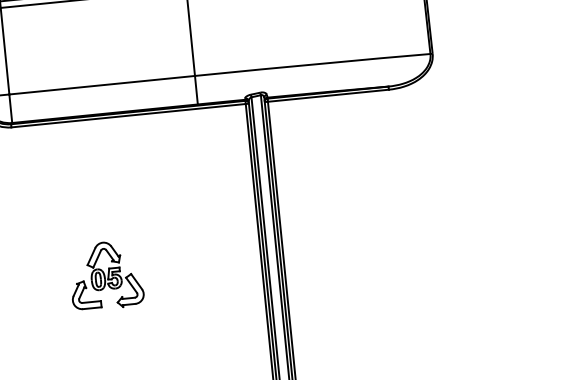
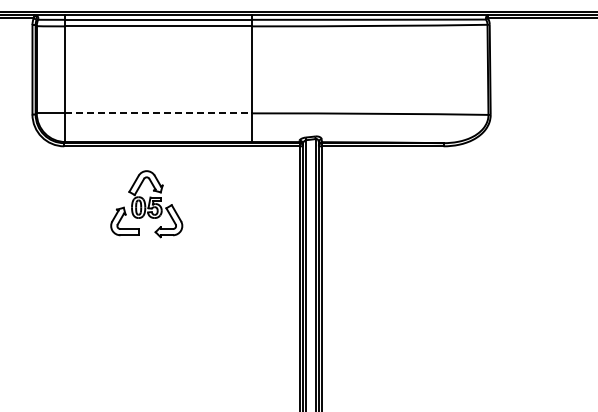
line: (102, 85) -> (159, 113), solid -> dashed
part: (105, 275) -> (146, 204), moved

